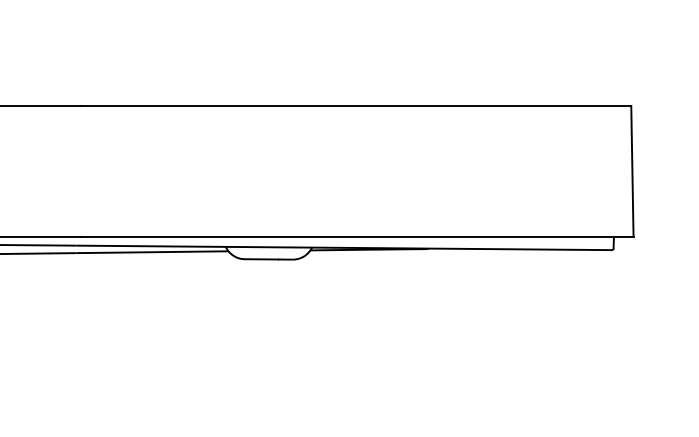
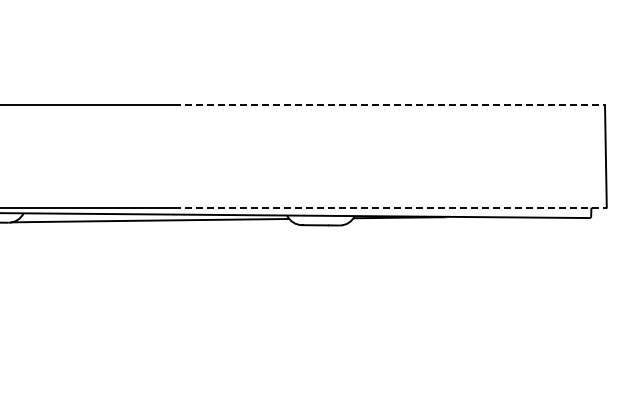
line: (356, 106) -> (389, 105), solid -> dashed
line: (357, 236) -> (390, 207), solid -> dashed

